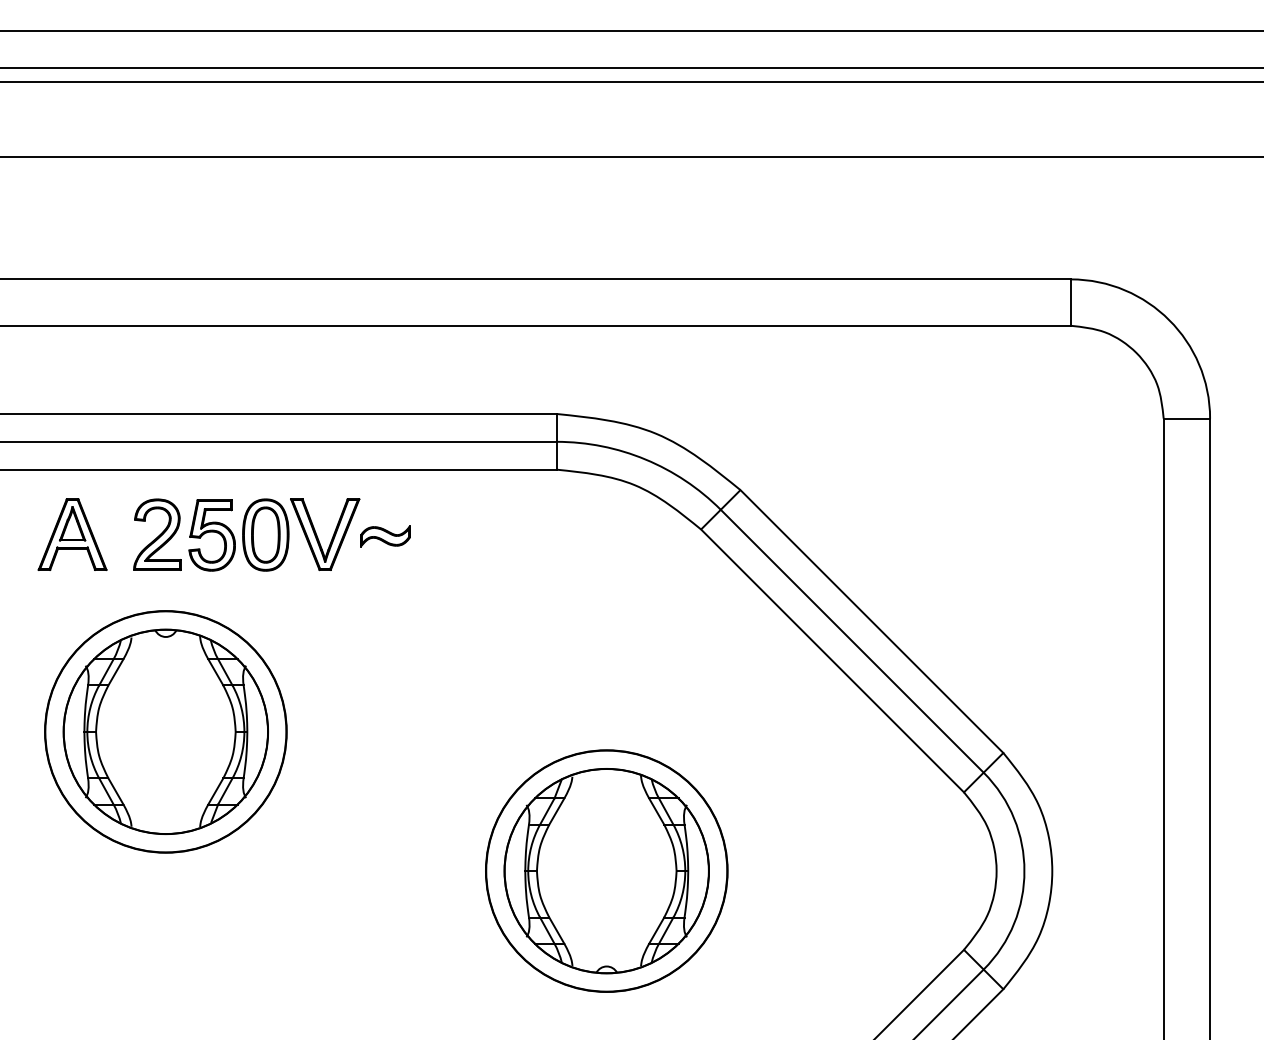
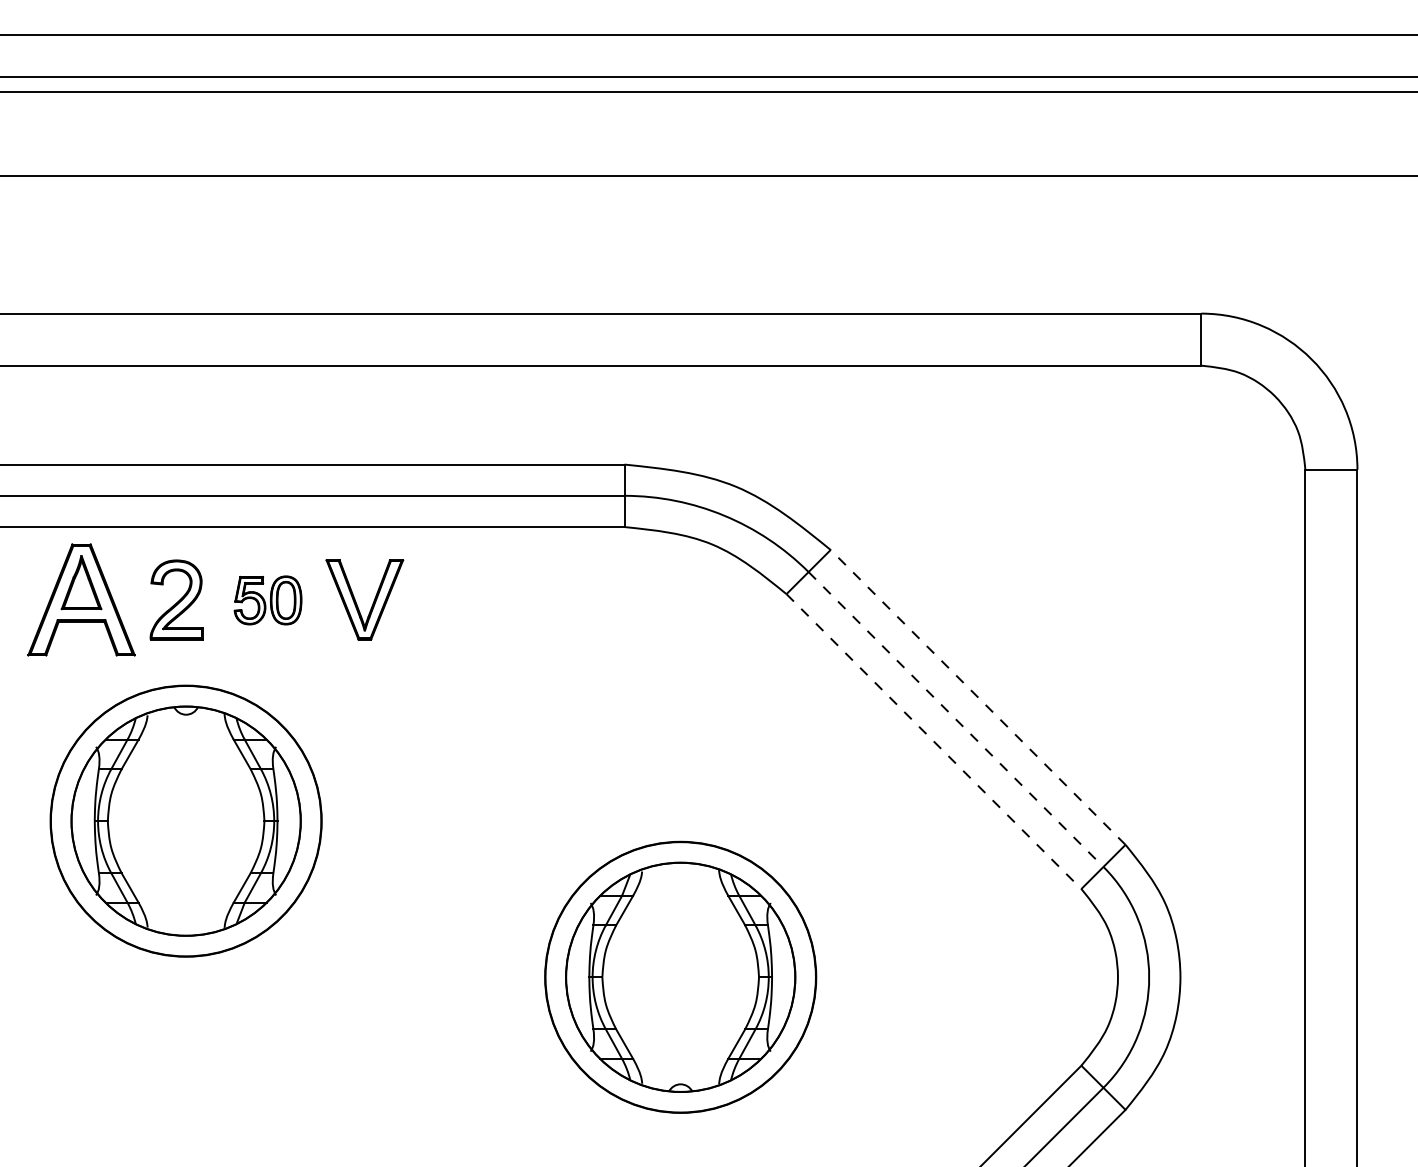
part: (72, 534) -> (81, 599), size x1.4
part: (238, 535) -> (267, 600), size x0.6
part: (385, 536) -> (432, 601), removed
line: (872, 621) -> (978, 697), solid -> dashed
line: (852, 641) -> (956, 719), solid -> dashed
line: (832, 660) -> (933, 741), solid -> dashed

